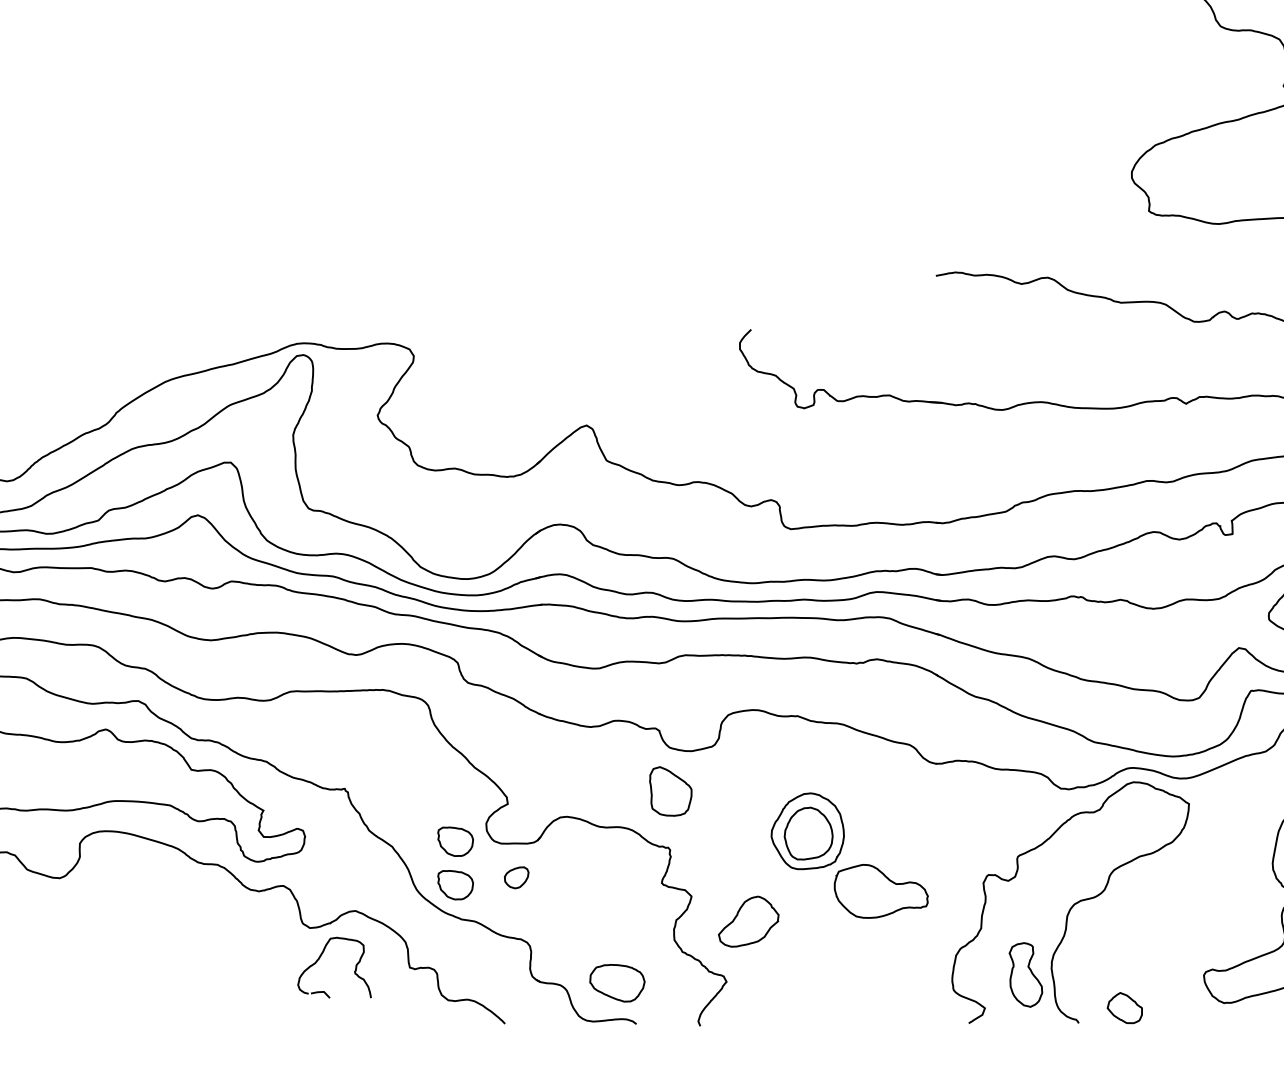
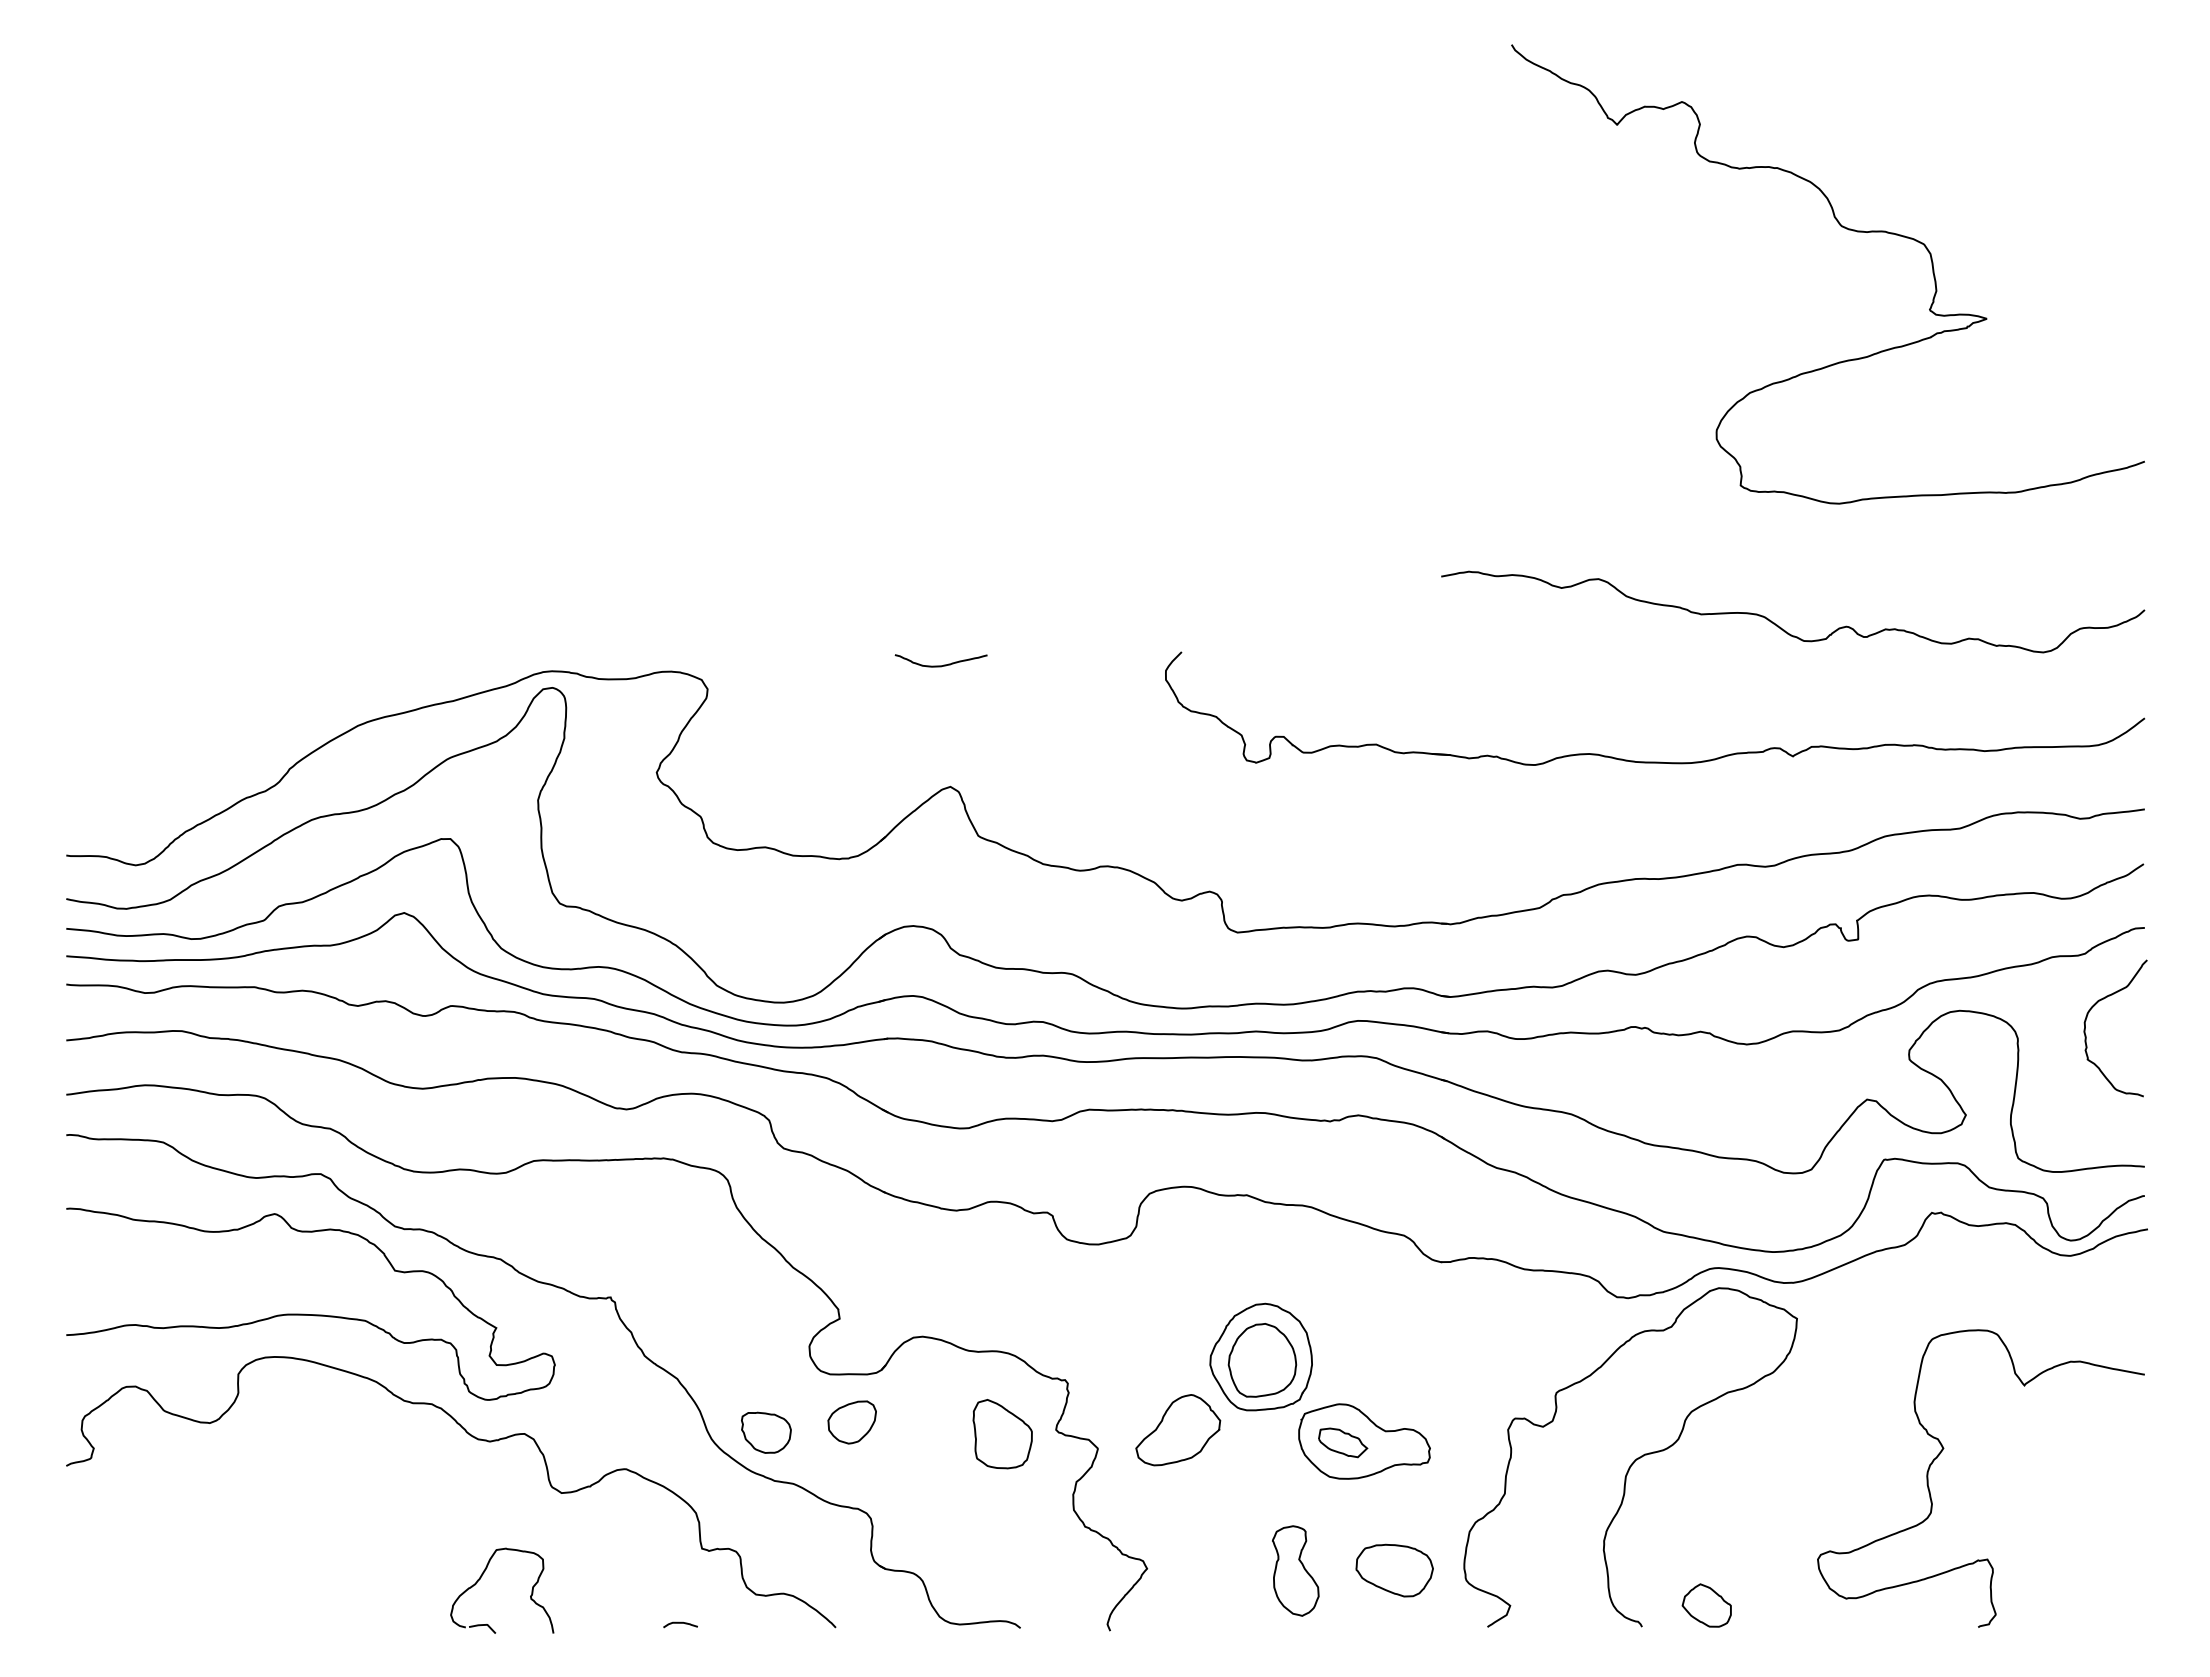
curve: (581, 338) -> (943, 664), added
part: (670, 791) -> (1002, 1434), moved
part: (455, 841) -> (766, 1371), removed
part: (516, 877) -> (851, 1422), size x1.43
part: (866, 892) -> (1343, 1442), added
part: (748, 921) -> (1178, 1430), moved
part: (320, 957) -> (482, 1576), moved
part: (1025, 974) -> (1295, 1570), moved
part: (617, 983) -> (1394, 1570), moved
curve: (394, 1020) -> (680, 1623), added

